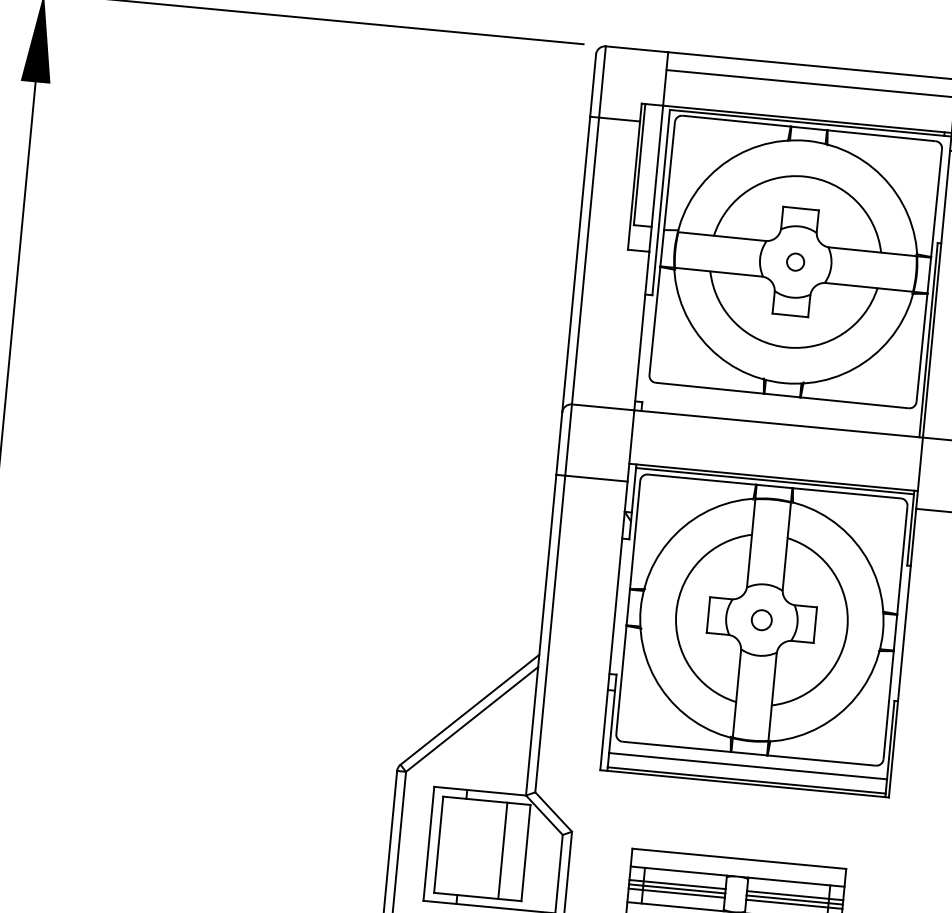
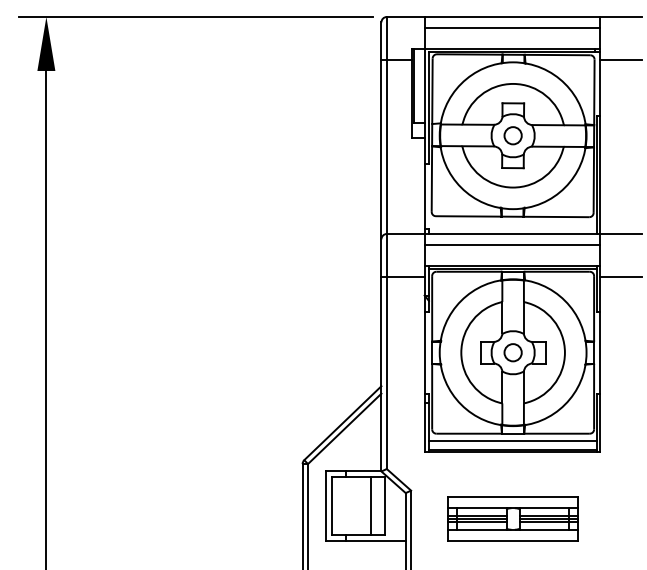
circle: (794, 261) -> (512, 135), size x1.67
line: (776, 441) -> (511, 244), added
circle: (760, 619) -> (512, 352), size x1.43

